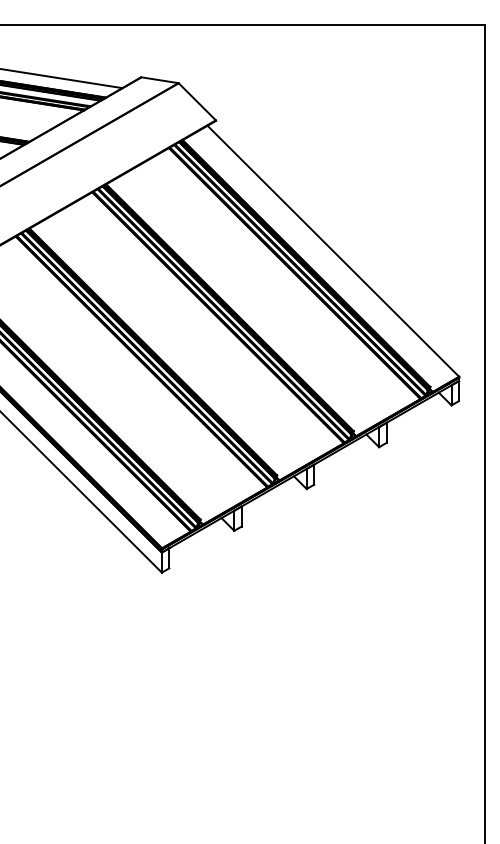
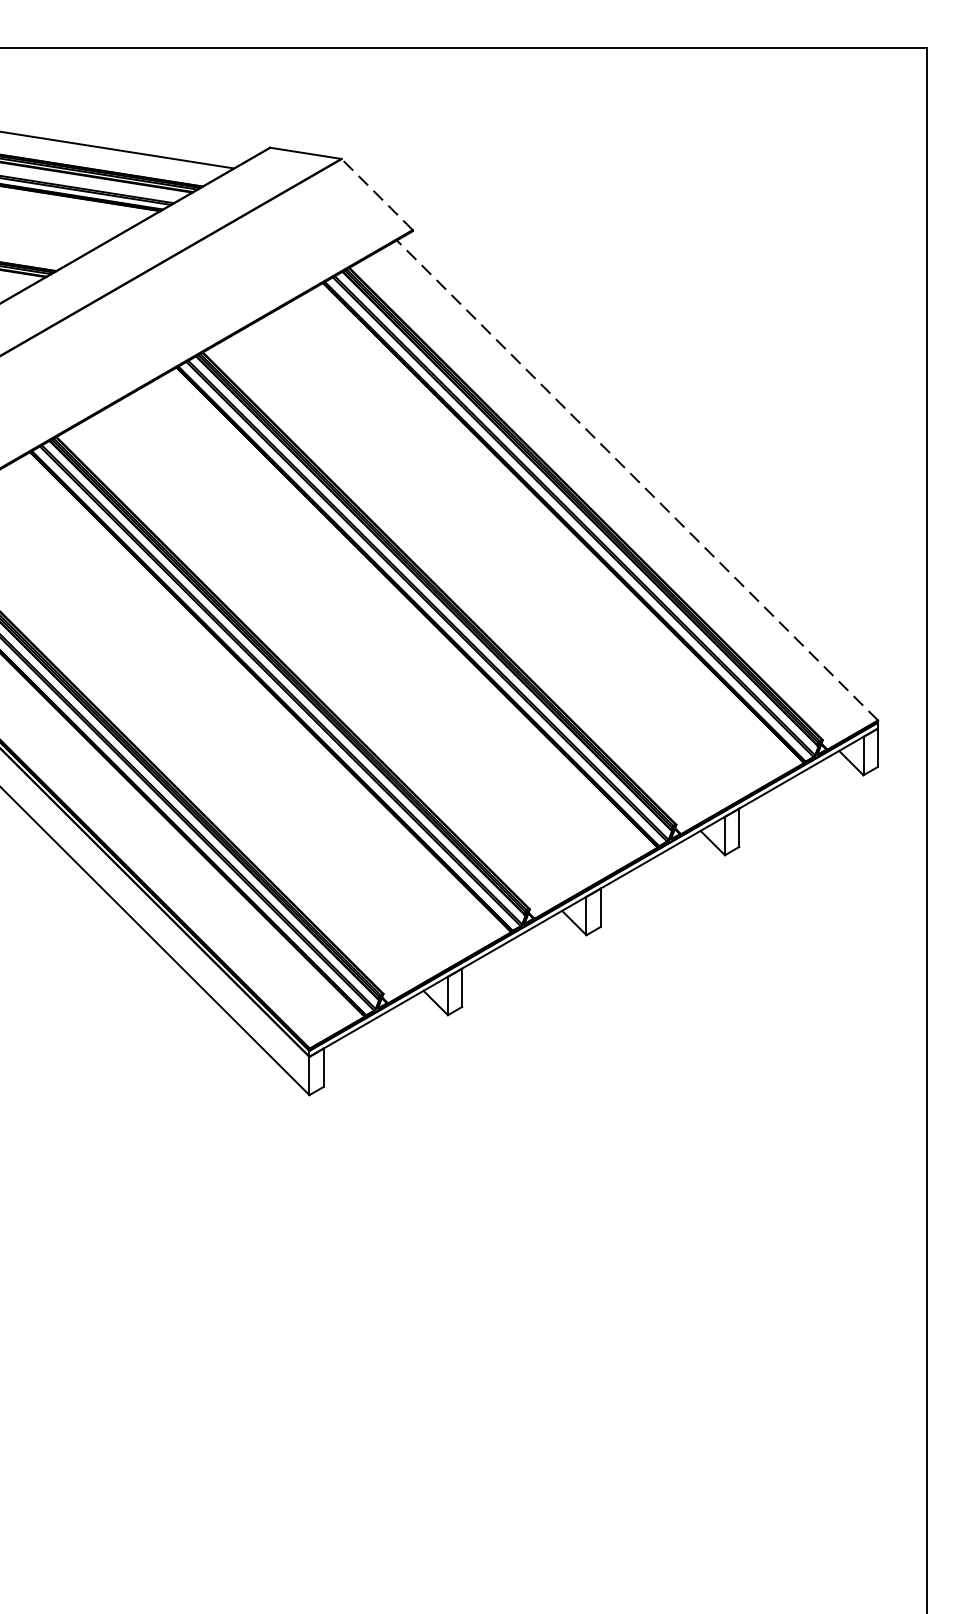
line: (196, 101) -> (375, 193), solid -> dashed
line: (333, 251) -> (637, 480), solid -> dashed

